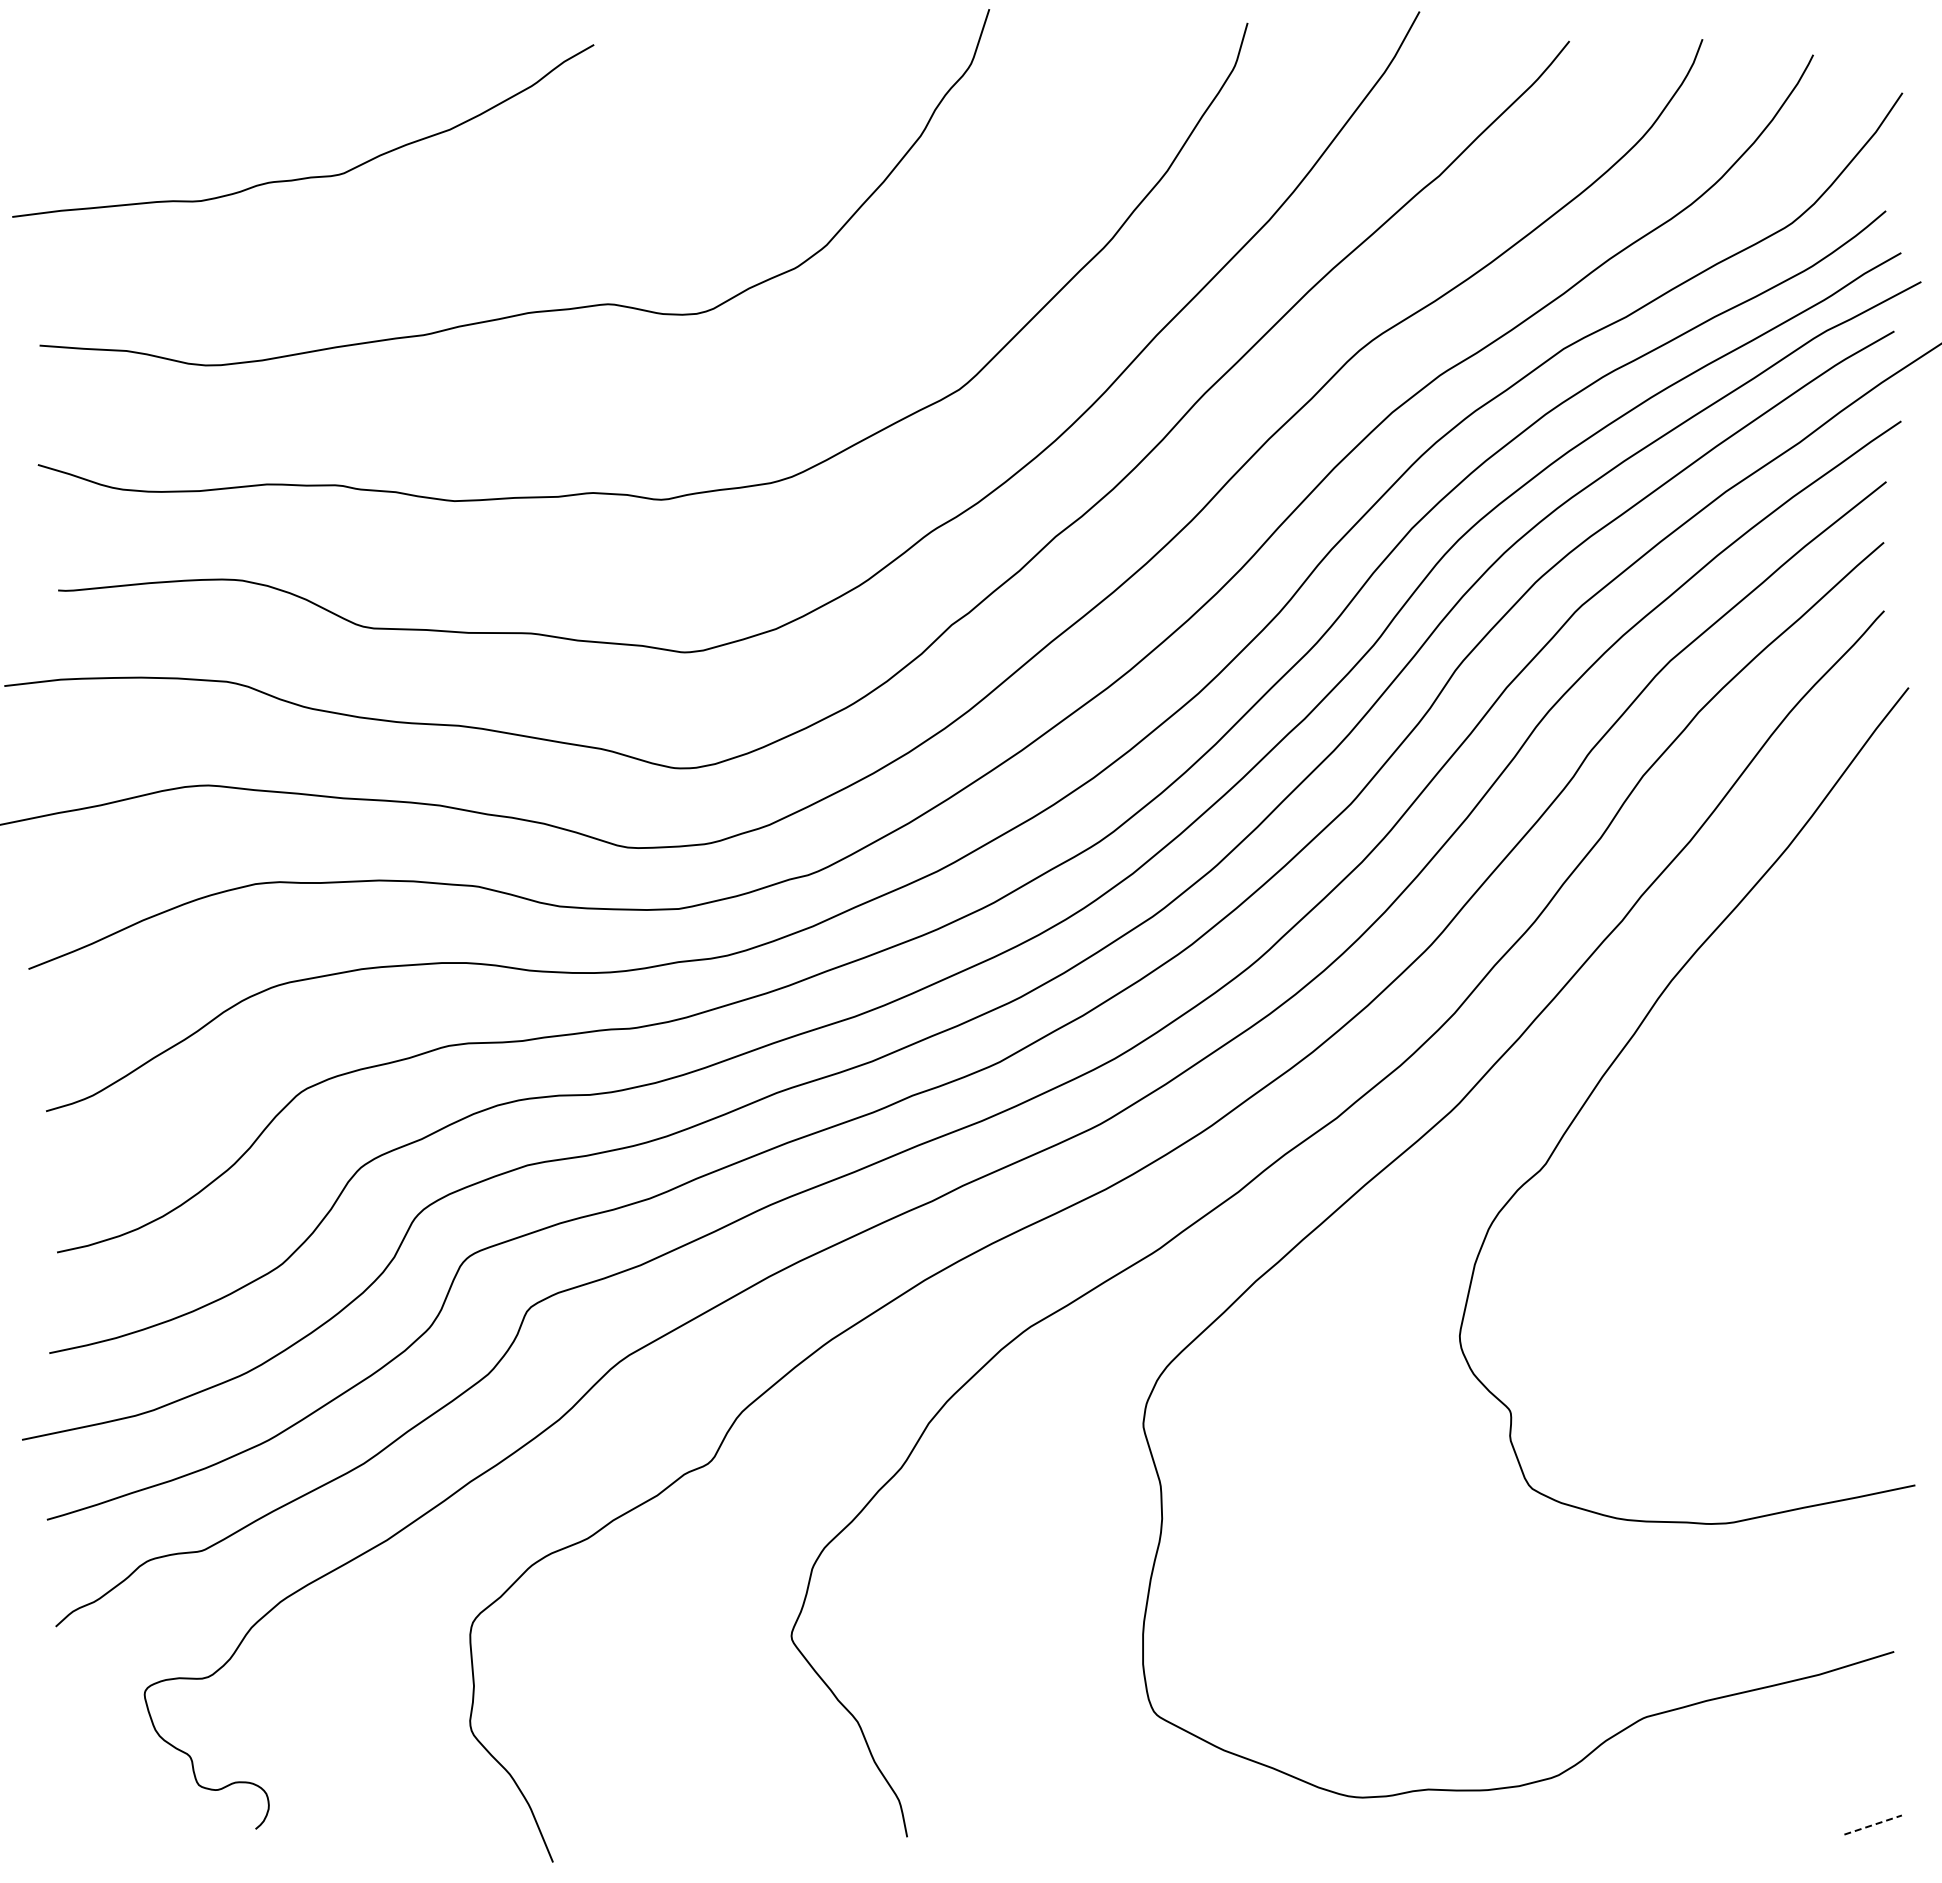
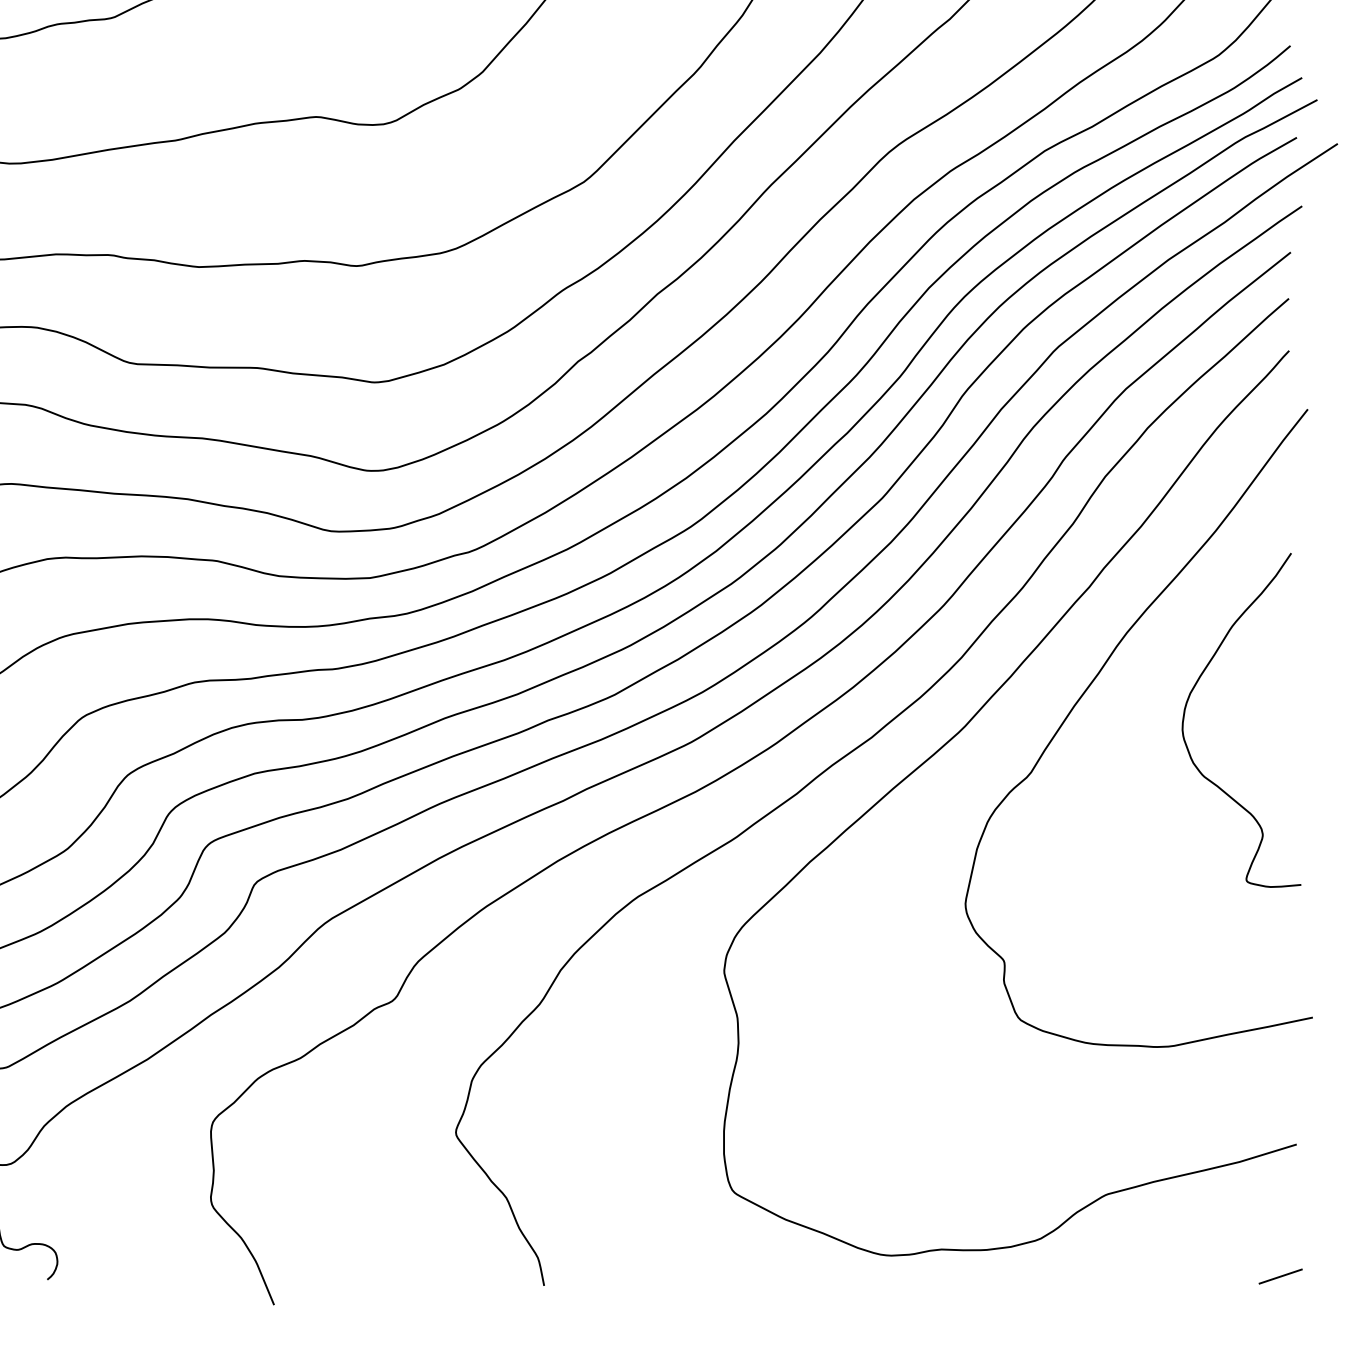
curve: (1753, 1066) -> (1189, 698), added
line: (1873, 1824) -> (1280, 1276), dashed -> solid

